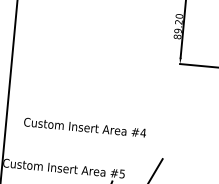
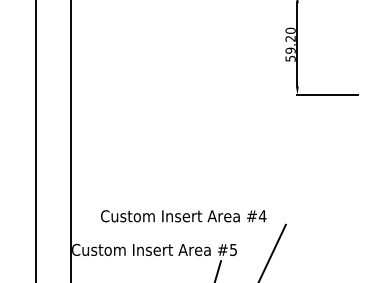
text: (177, 36) -> (290, 58), 89.20 -> 59.20
text: (84, 127) -> (183, 216), moved

